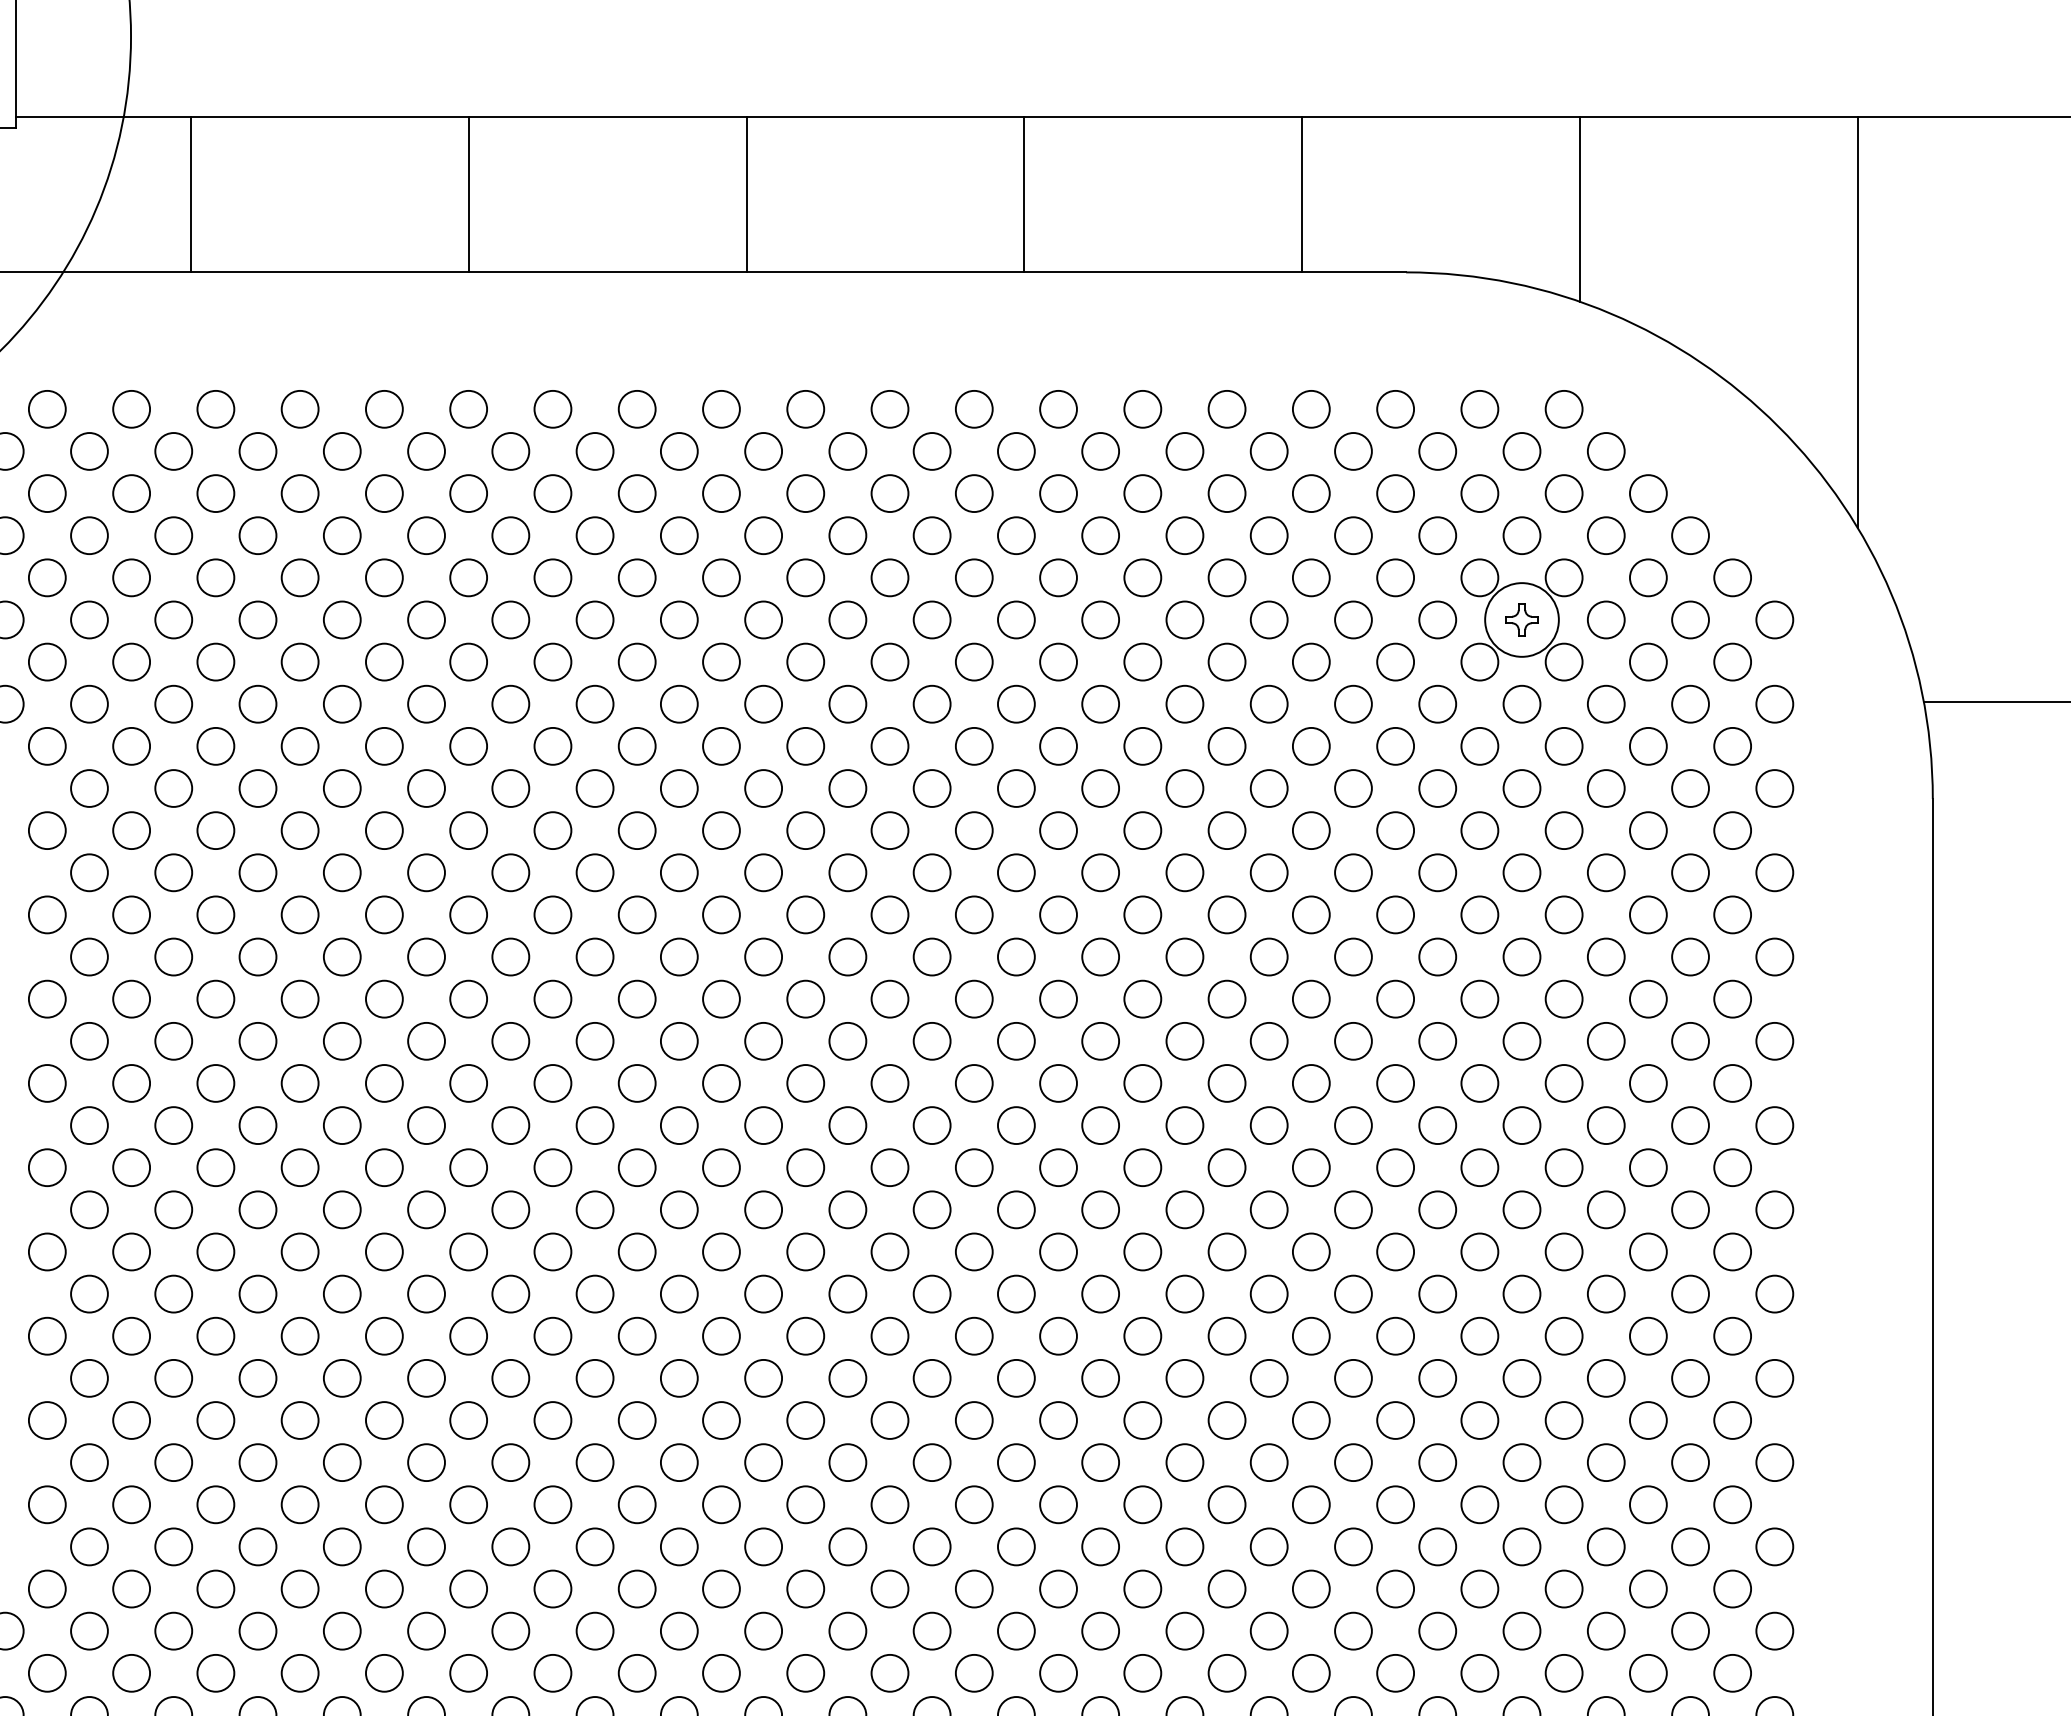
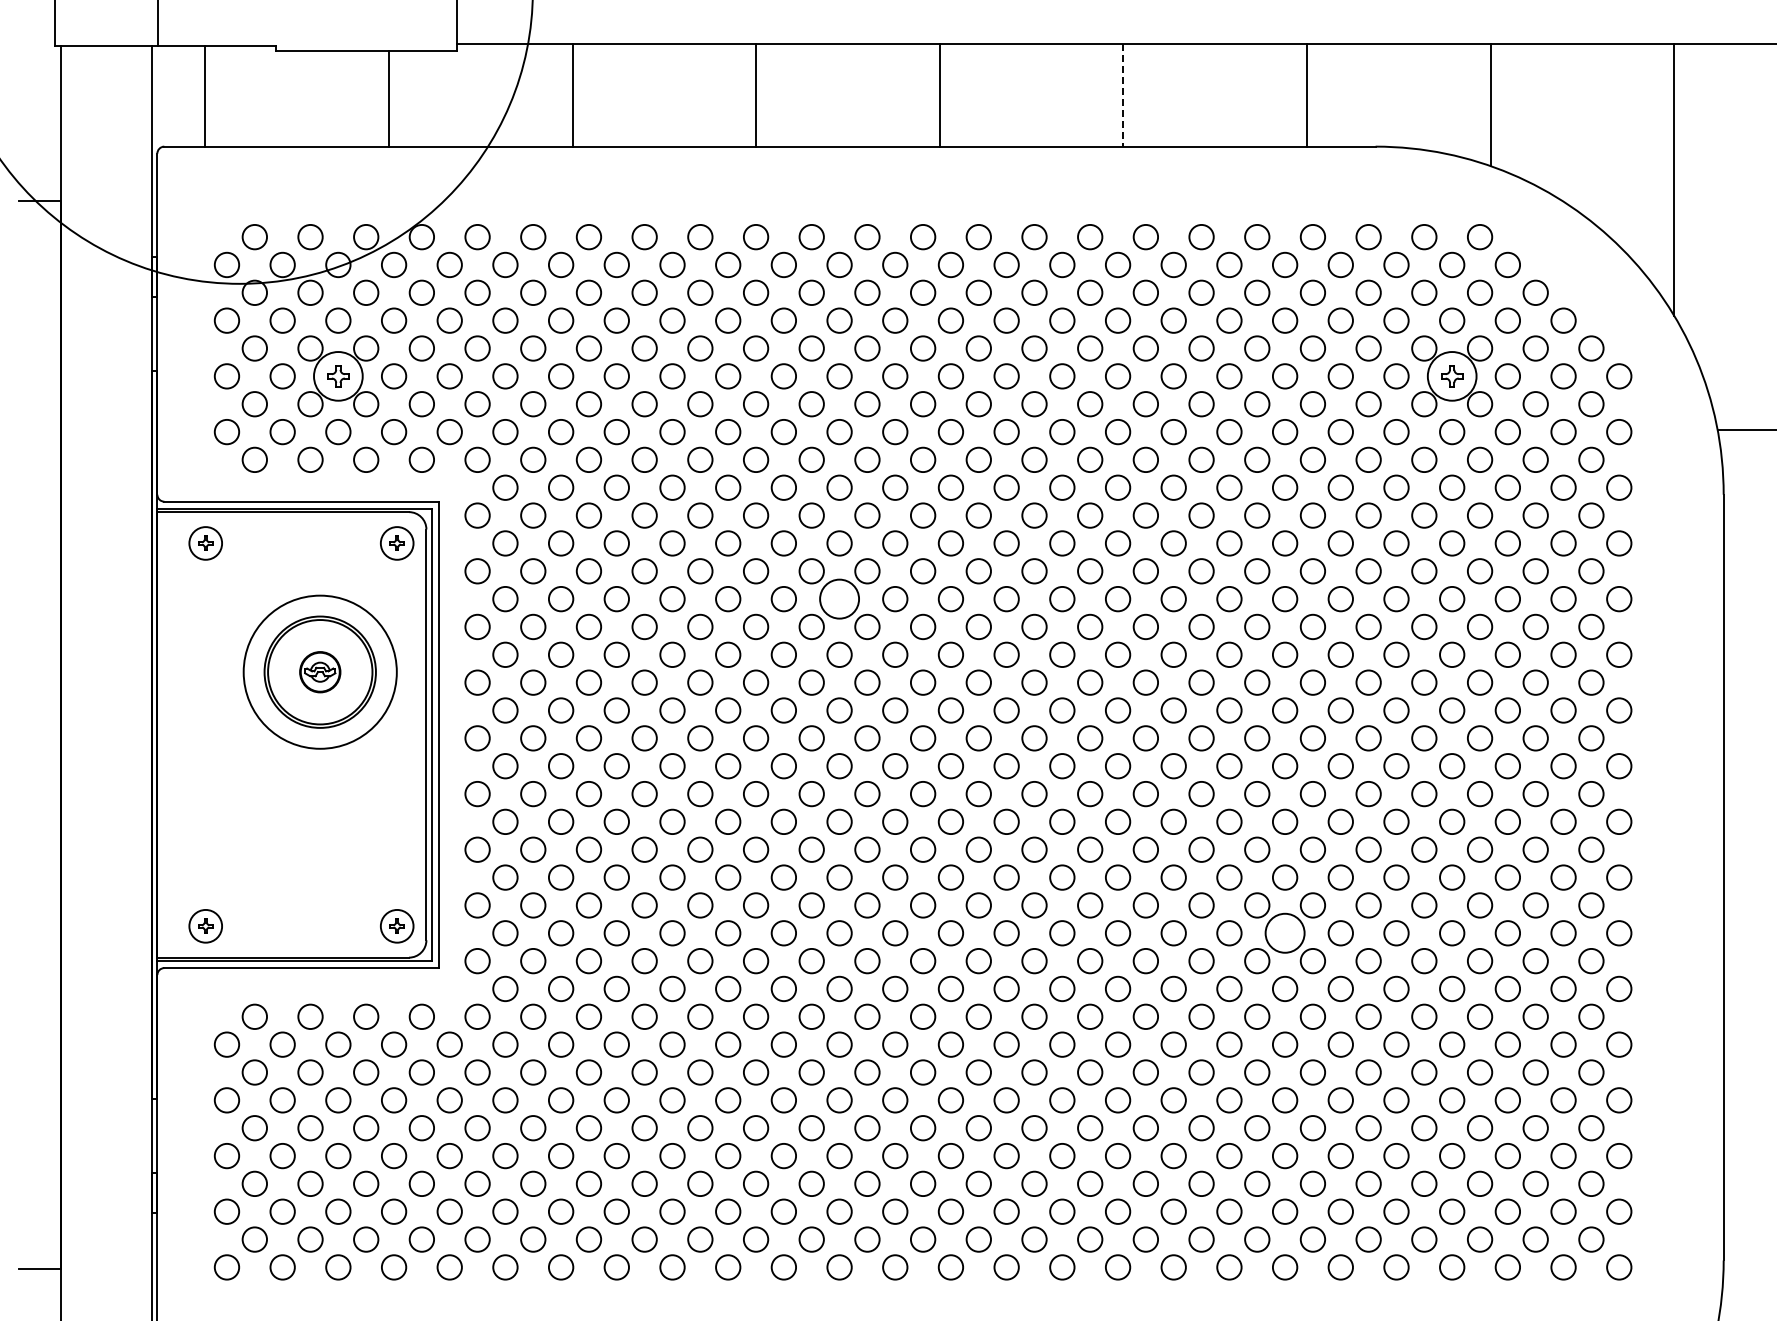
line: (1024, 194) -> (1123, 95), solid -> dashed
circle: (594, 956) -> (839, 598), size x1.6
circle: (1268, 1462) -> (1284, 933), size x1.6

